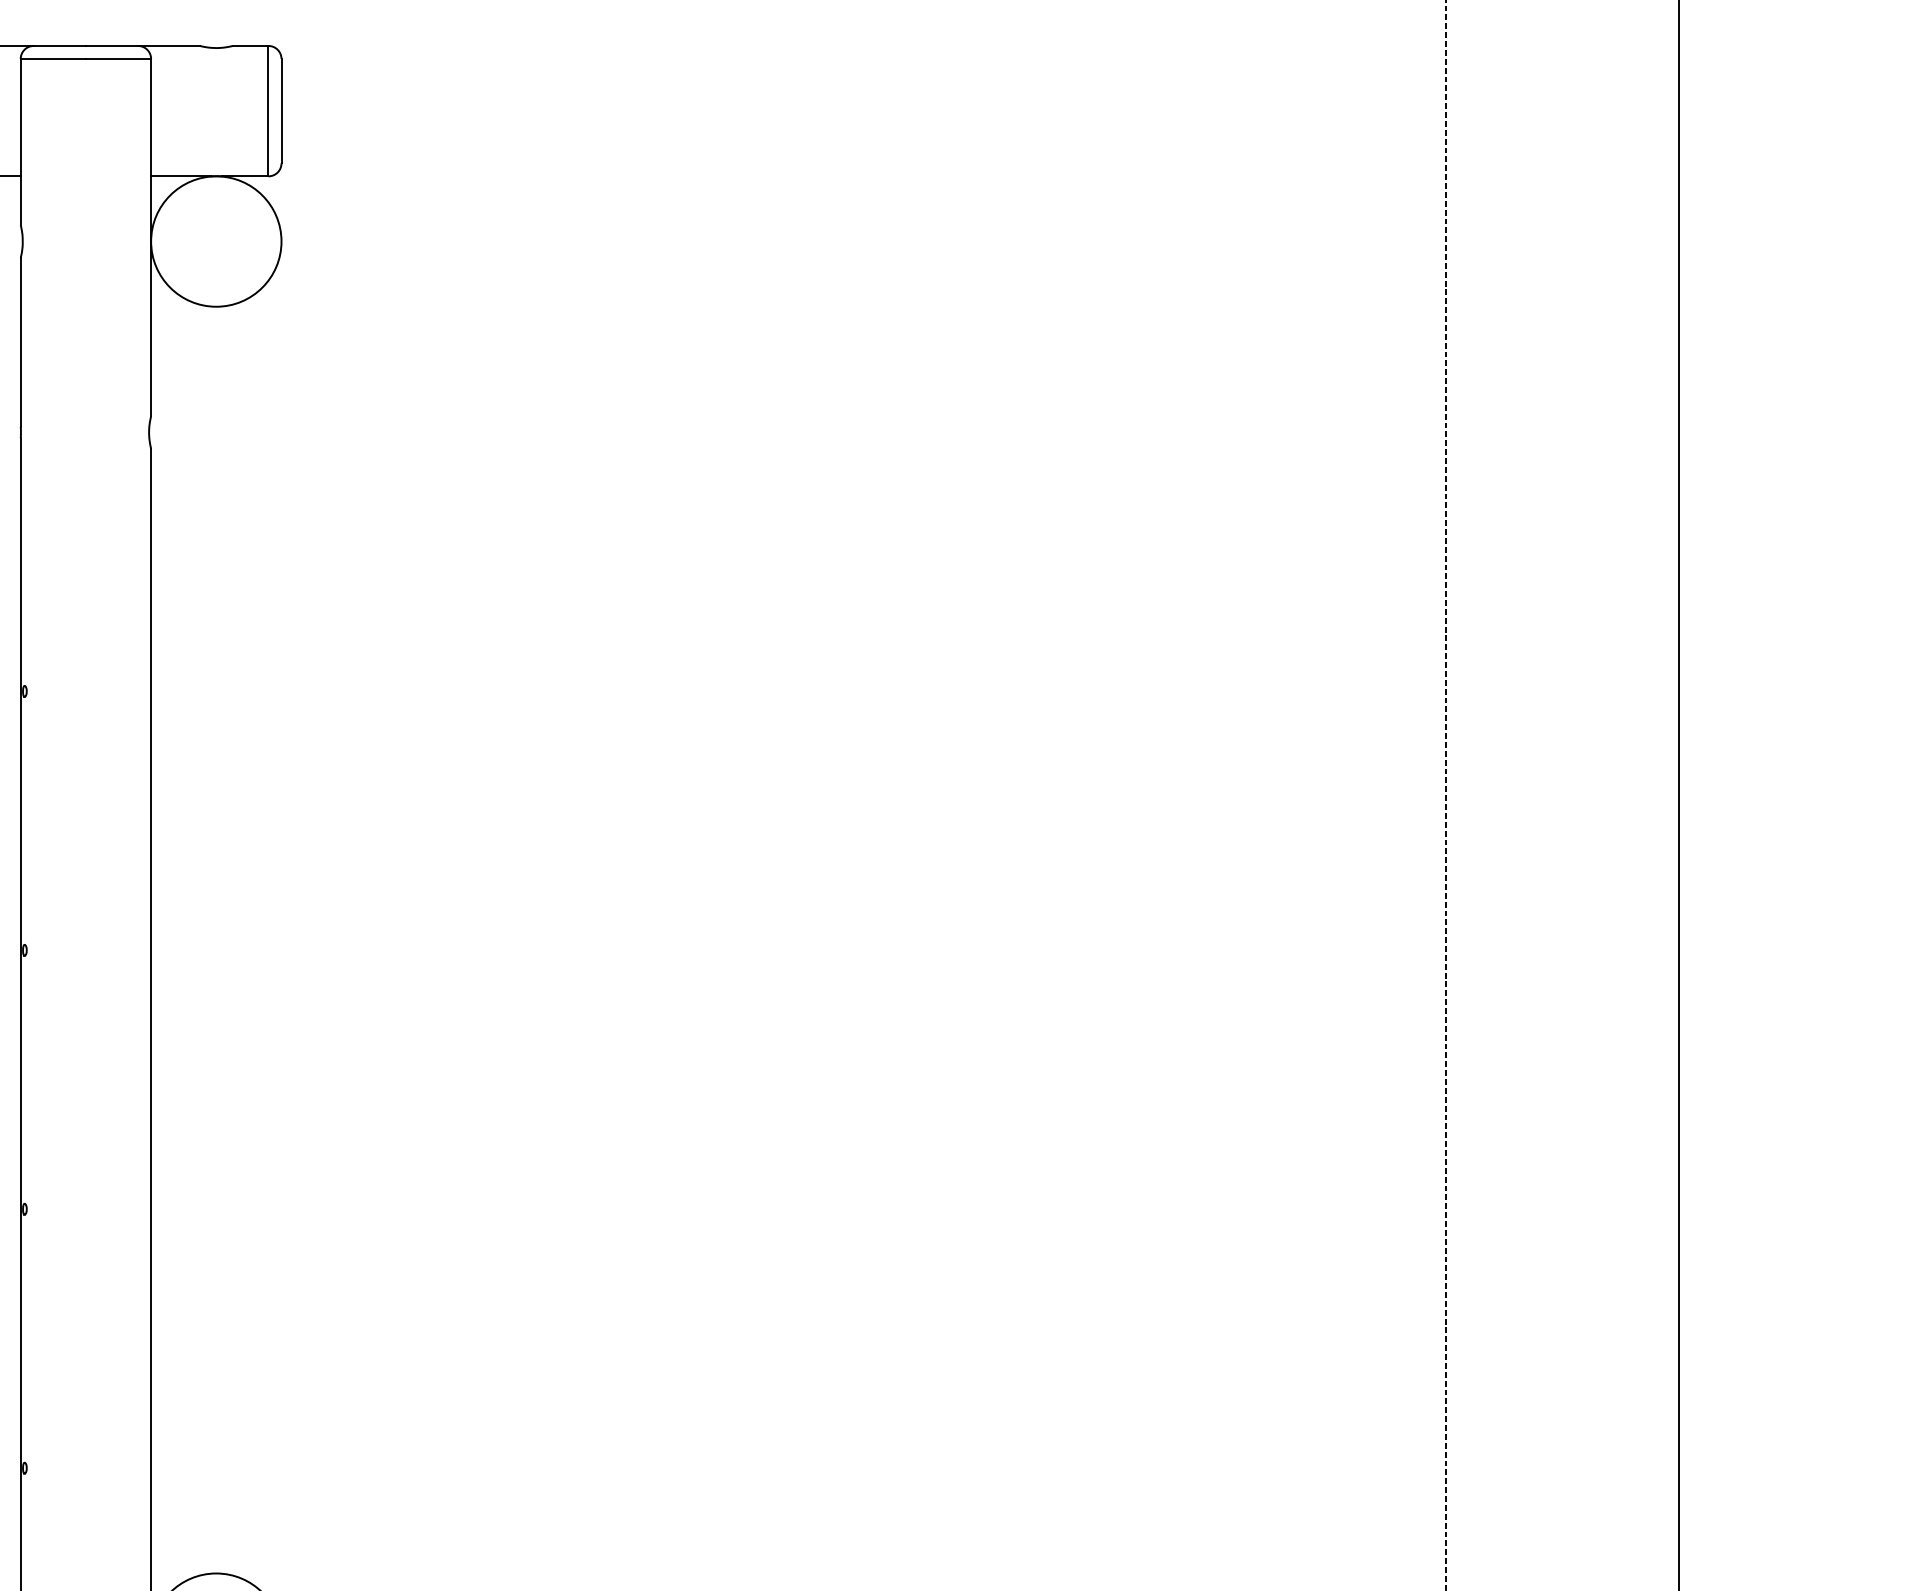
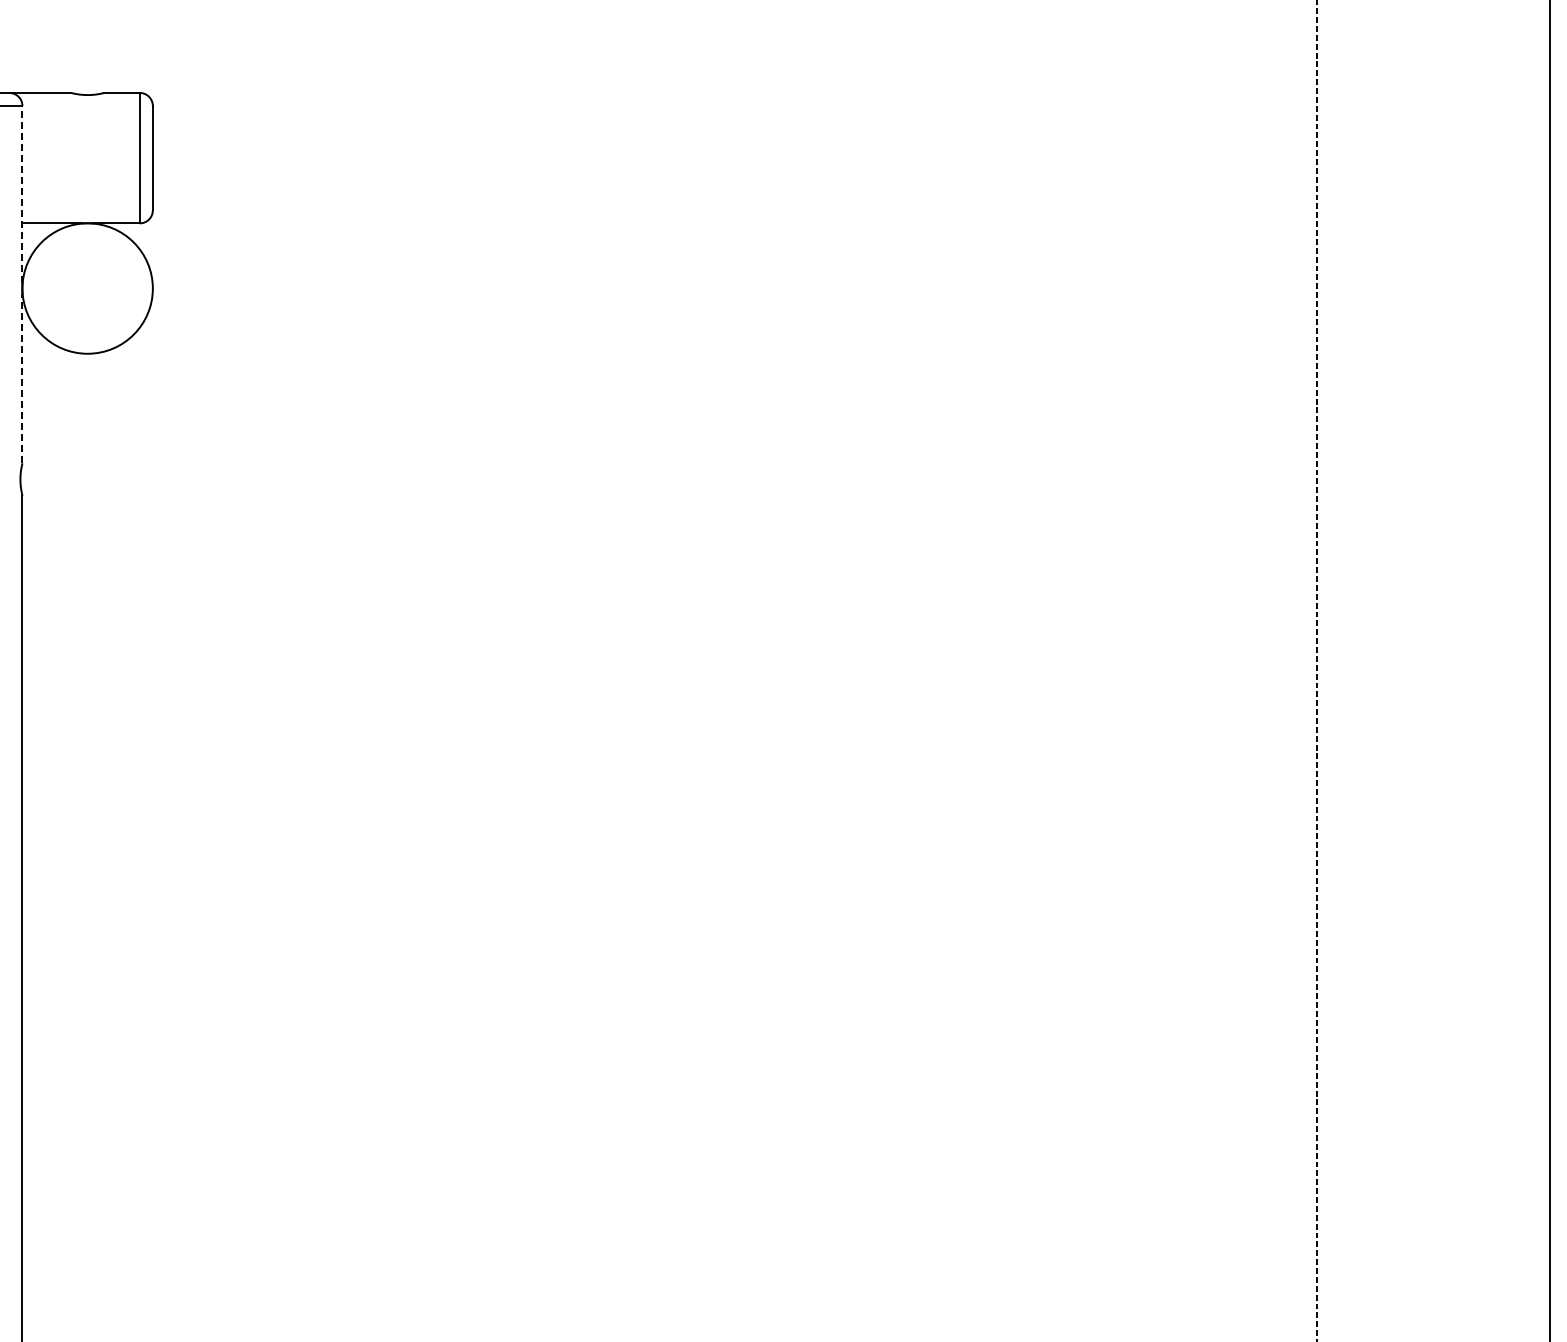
line: (151, 147) -> (22, 194), solid -> dashed
line: (151, 331) -> (22, 378), solid -> dashed

